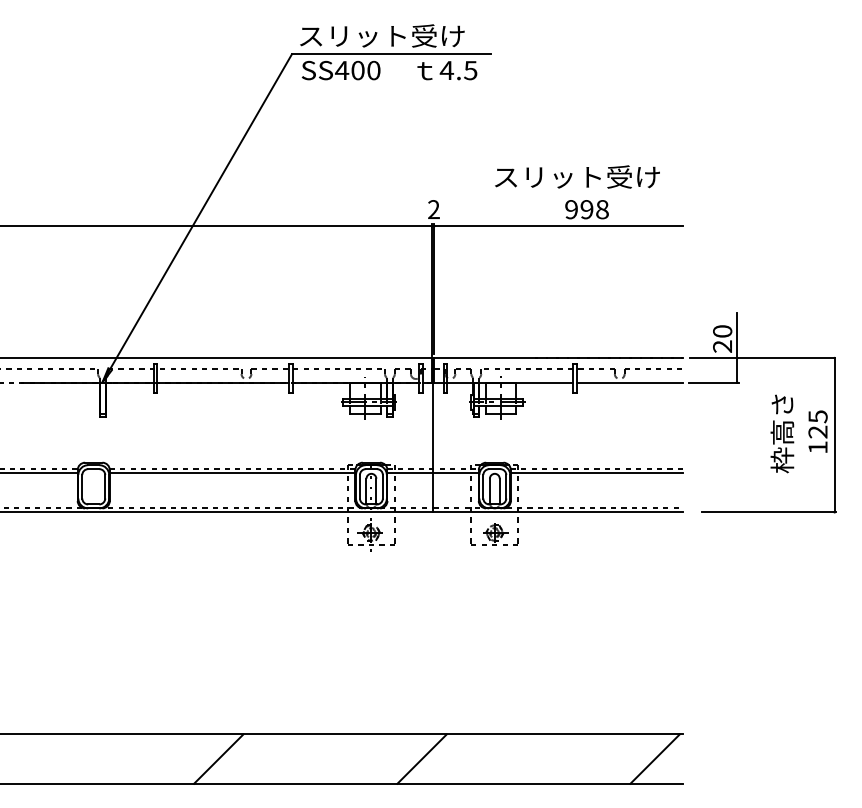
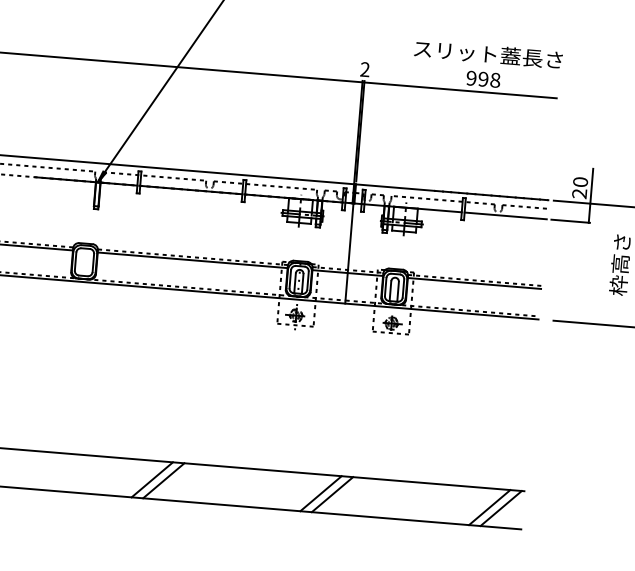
text: (646, 176) -> (531, 57), スリット受け -> スリット蓋長さ
line: (203, 758) -> (152, 479), added
line: (436, 758) -> (332, 494), added
line: (639, 758) -> (489, 507), added

